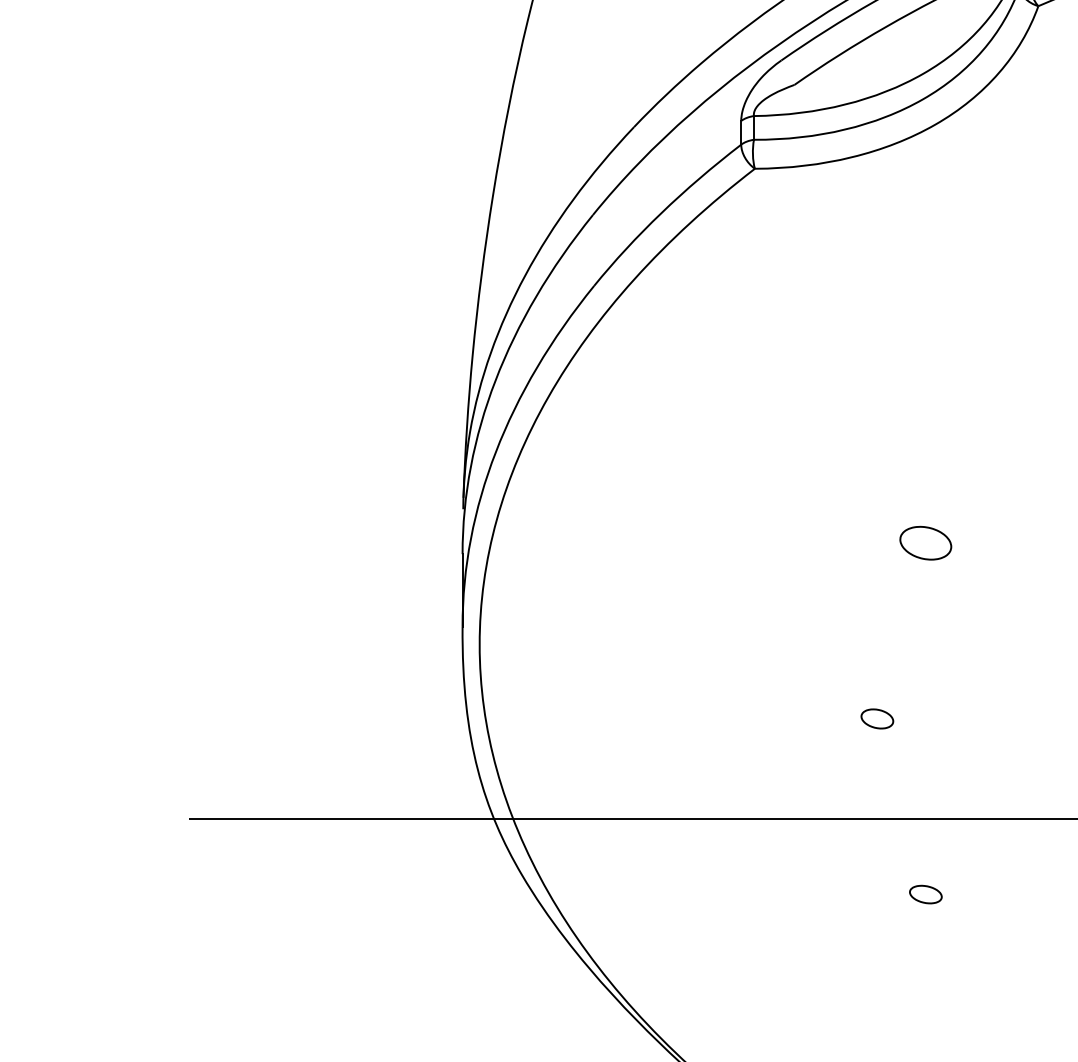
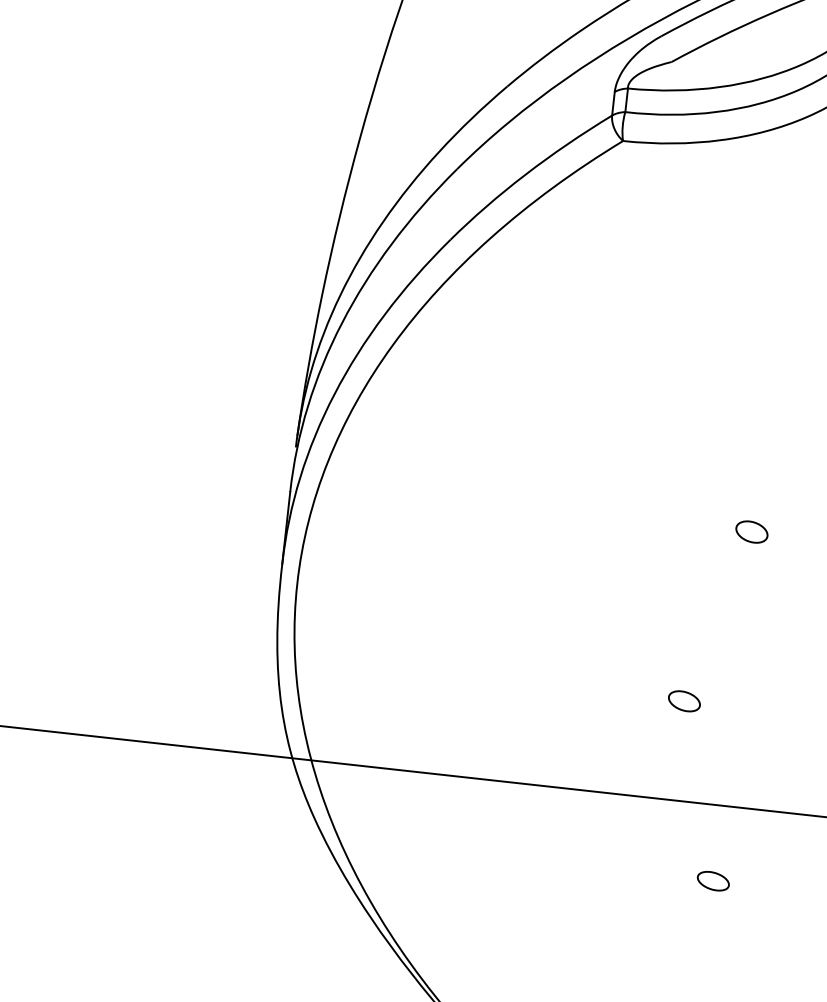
part: (925, 543) -> (751, 532), size x0.62

